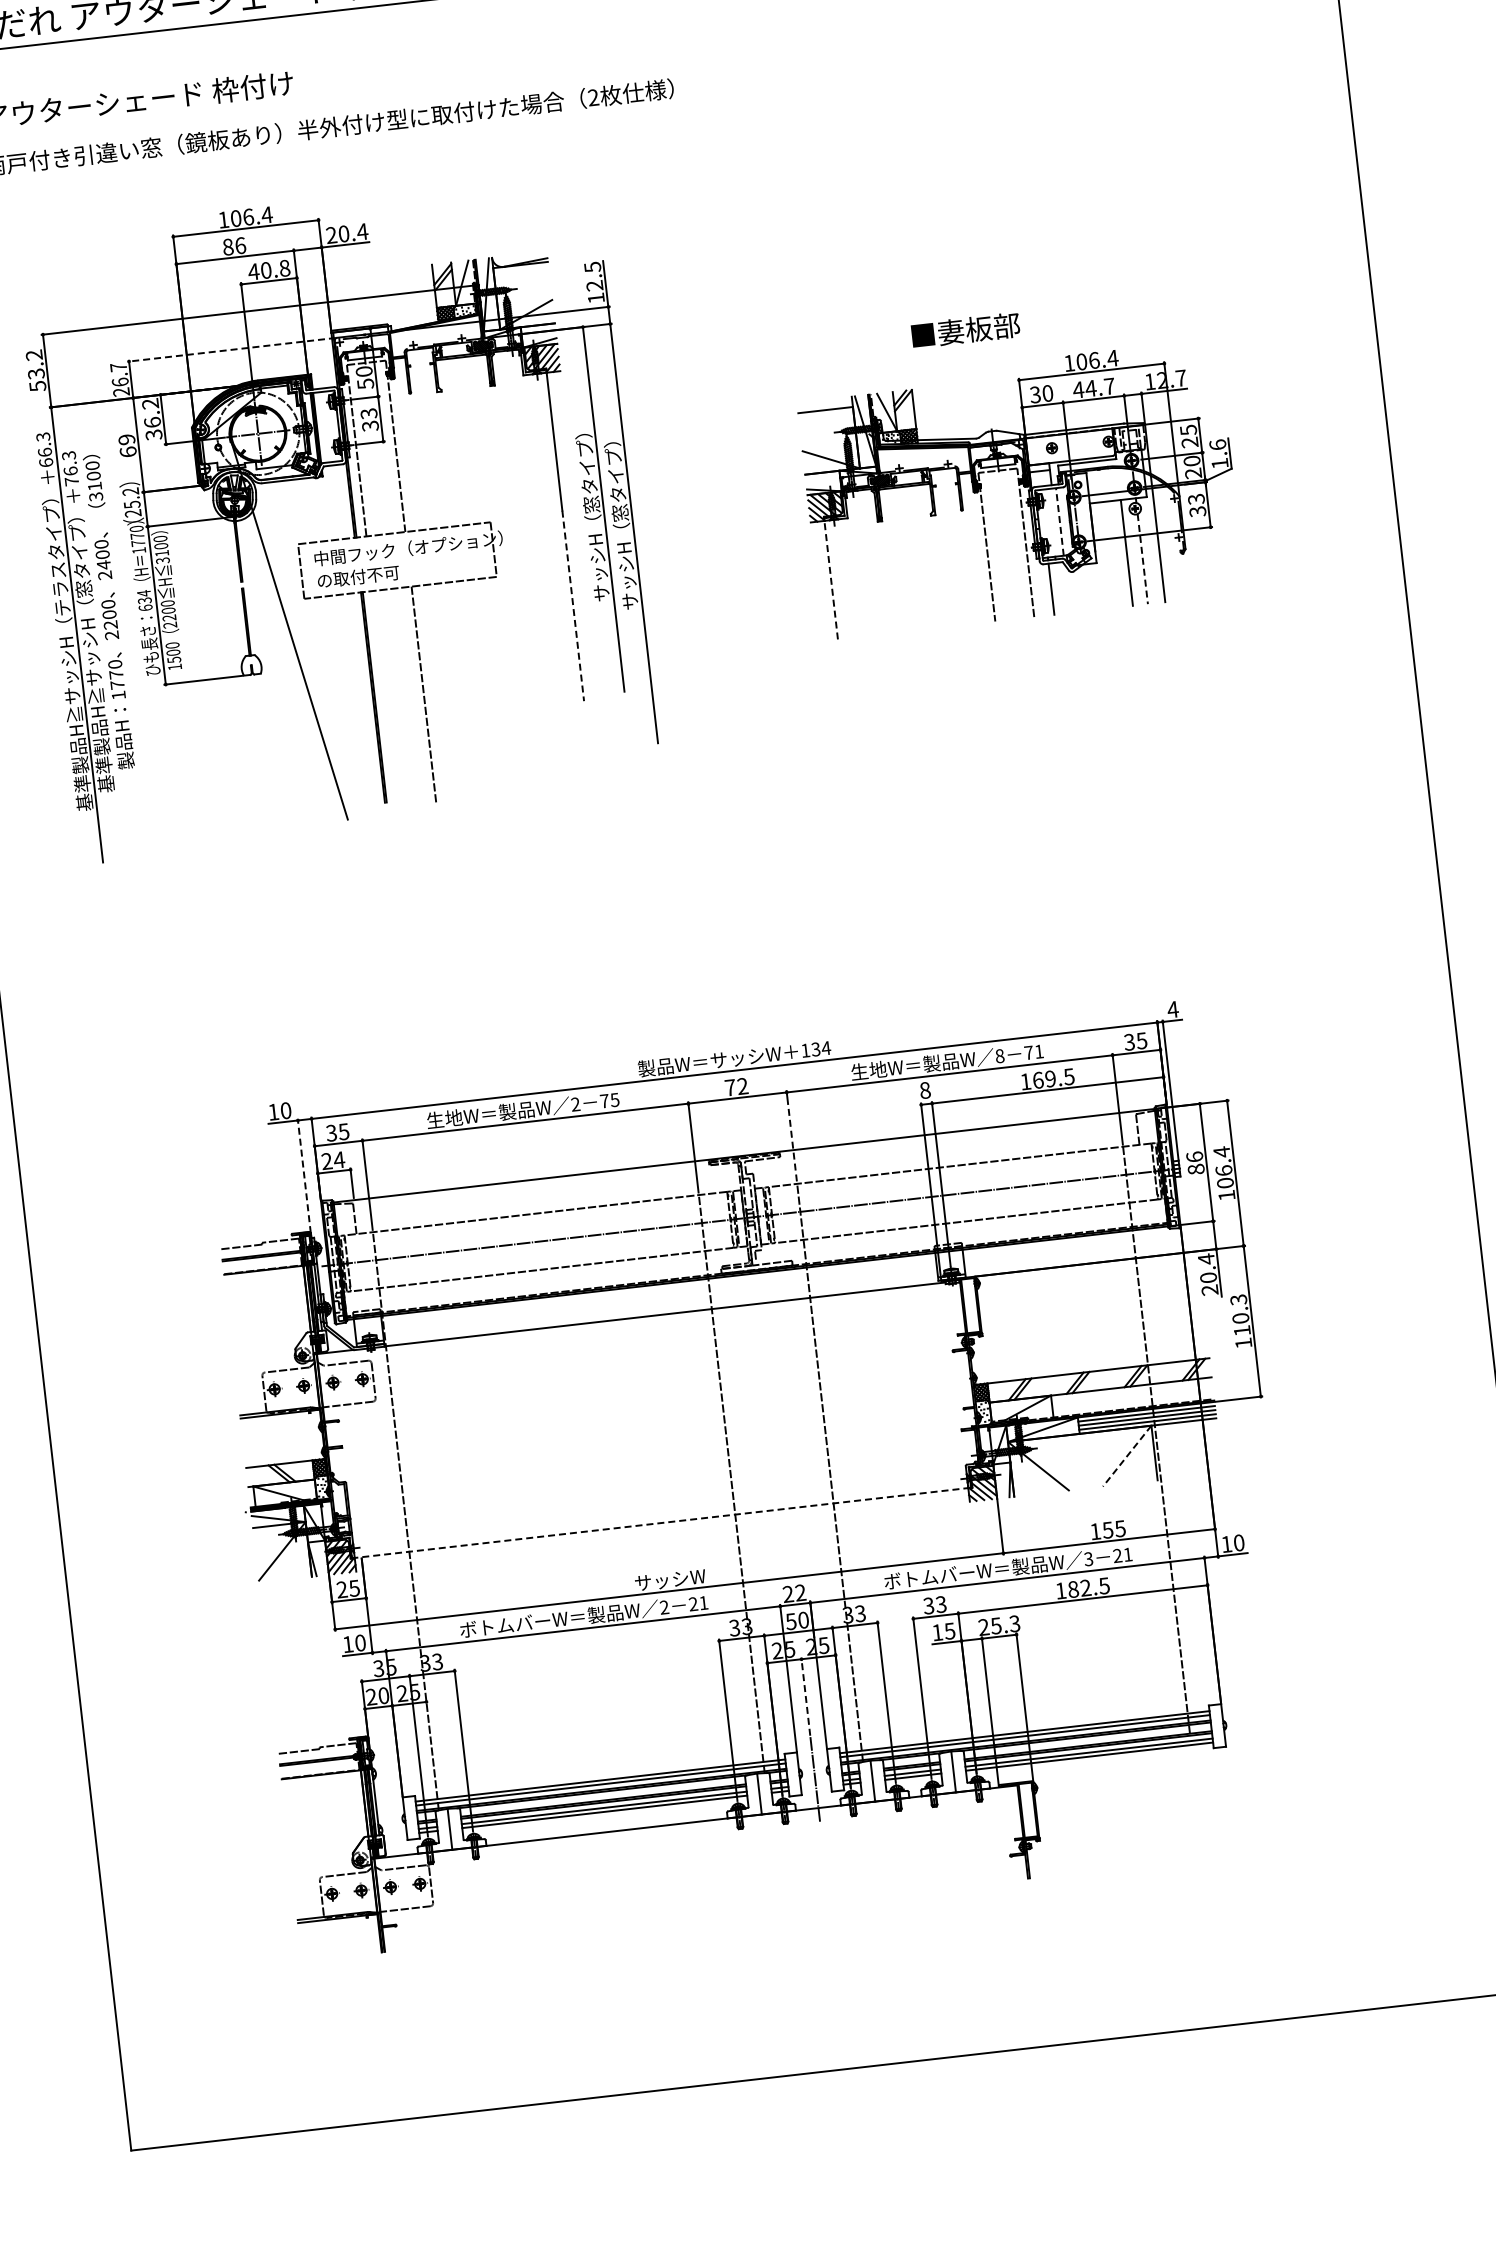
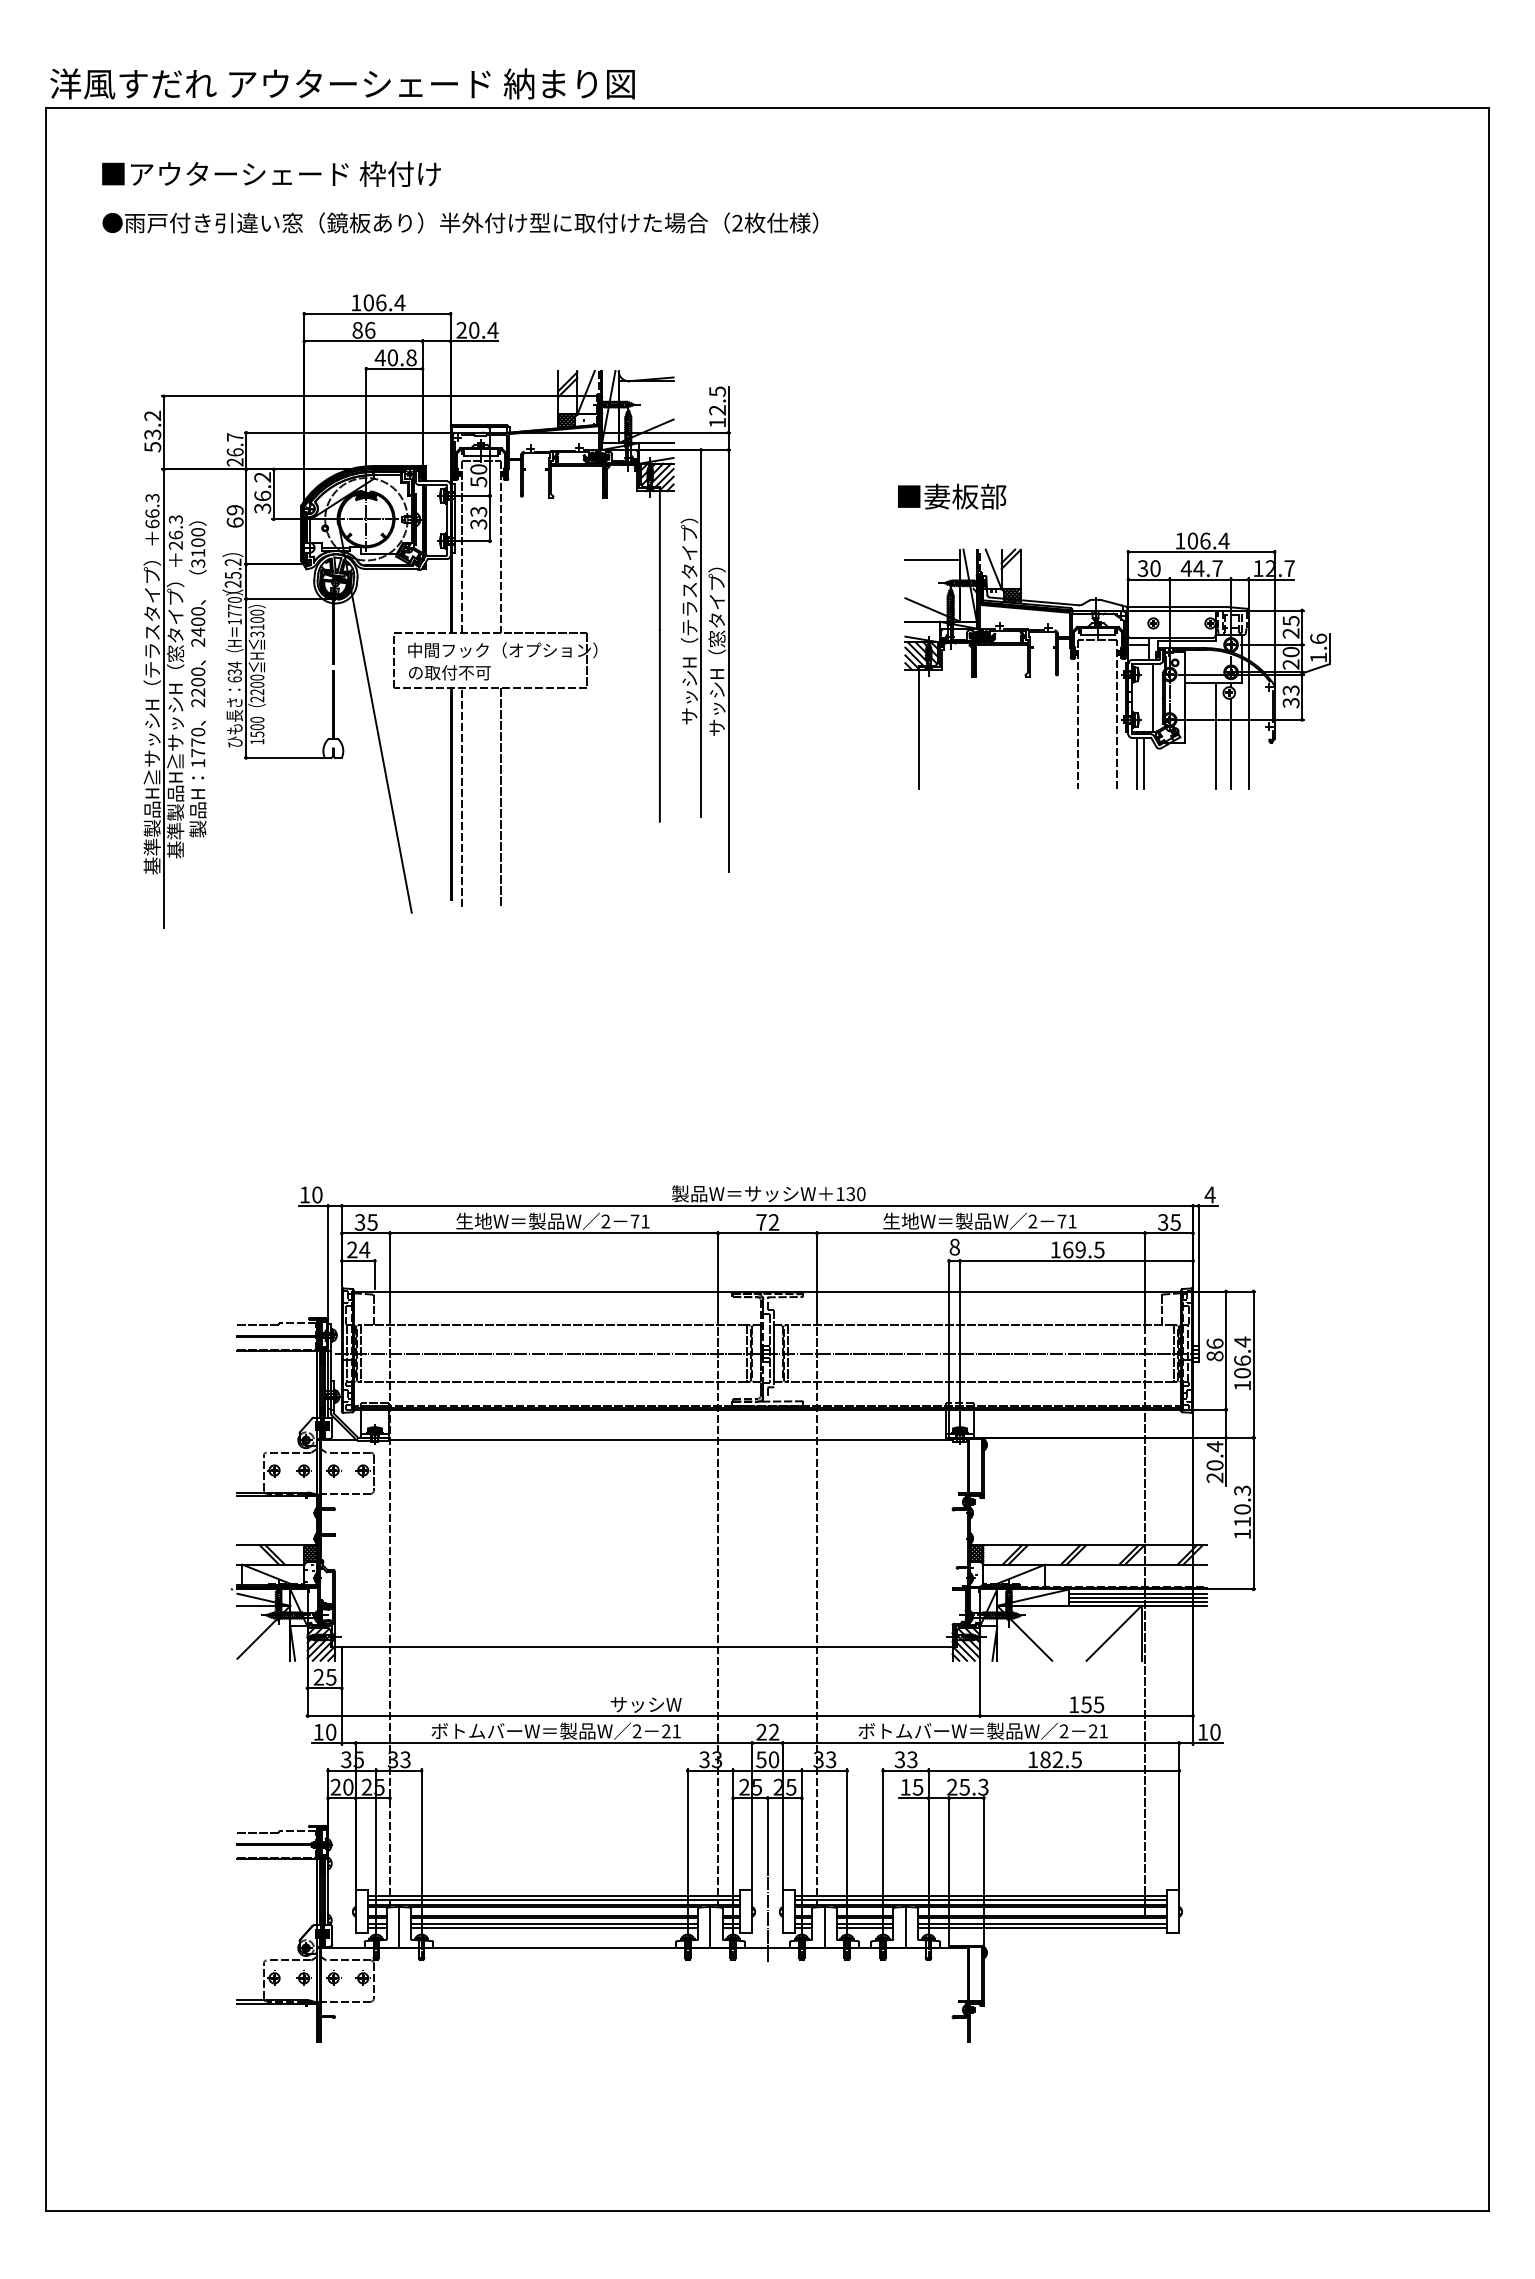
text: (966, 330) -> (952, 496), moved
line: (231, 349) -> (349, 432), dashed -> solid
text: (585, 454) -> (689, 576), サッシH（窓タイプ） -> サッシH（テラスタイプ）
text: (71, 481) -> (175, 545), 76.3 -> 26.3
line: (1059, 521) -> (1152, 697), dashed -> solid
line: (1143, 559) -> (1231, 744), dashed -> solid
line: (831, 580) -> (919, 729), dashed -> solid
line: (1058, 588) -> (1144, 763), added
line: (572, 605) -> (659, 725), dashed -> solid
line: (385, 699) -> (462, 797), added
text: (825, 1048) -> (860, 1194), 134 -> 130
text: (999, 1056) -> (1032, 1221), 8 -> 2
text: (615, 1099) -> (645, 1221), 75 -> 71
line: (791, 1136) -> (816, 1277), dashed -> solid
line: (304, 1175) -> (328, 1261), dashed -> solid
line: (1127, 1456) -> (1114, 1633), dashed -> solid
line: (662, 1523) -> (644, 1647), dashed -> solid
text: (1088, 1559) -> (1063, 1731), 3 -> 2
line: (805, 1696) -> (767, 1835), dashed -> solid

